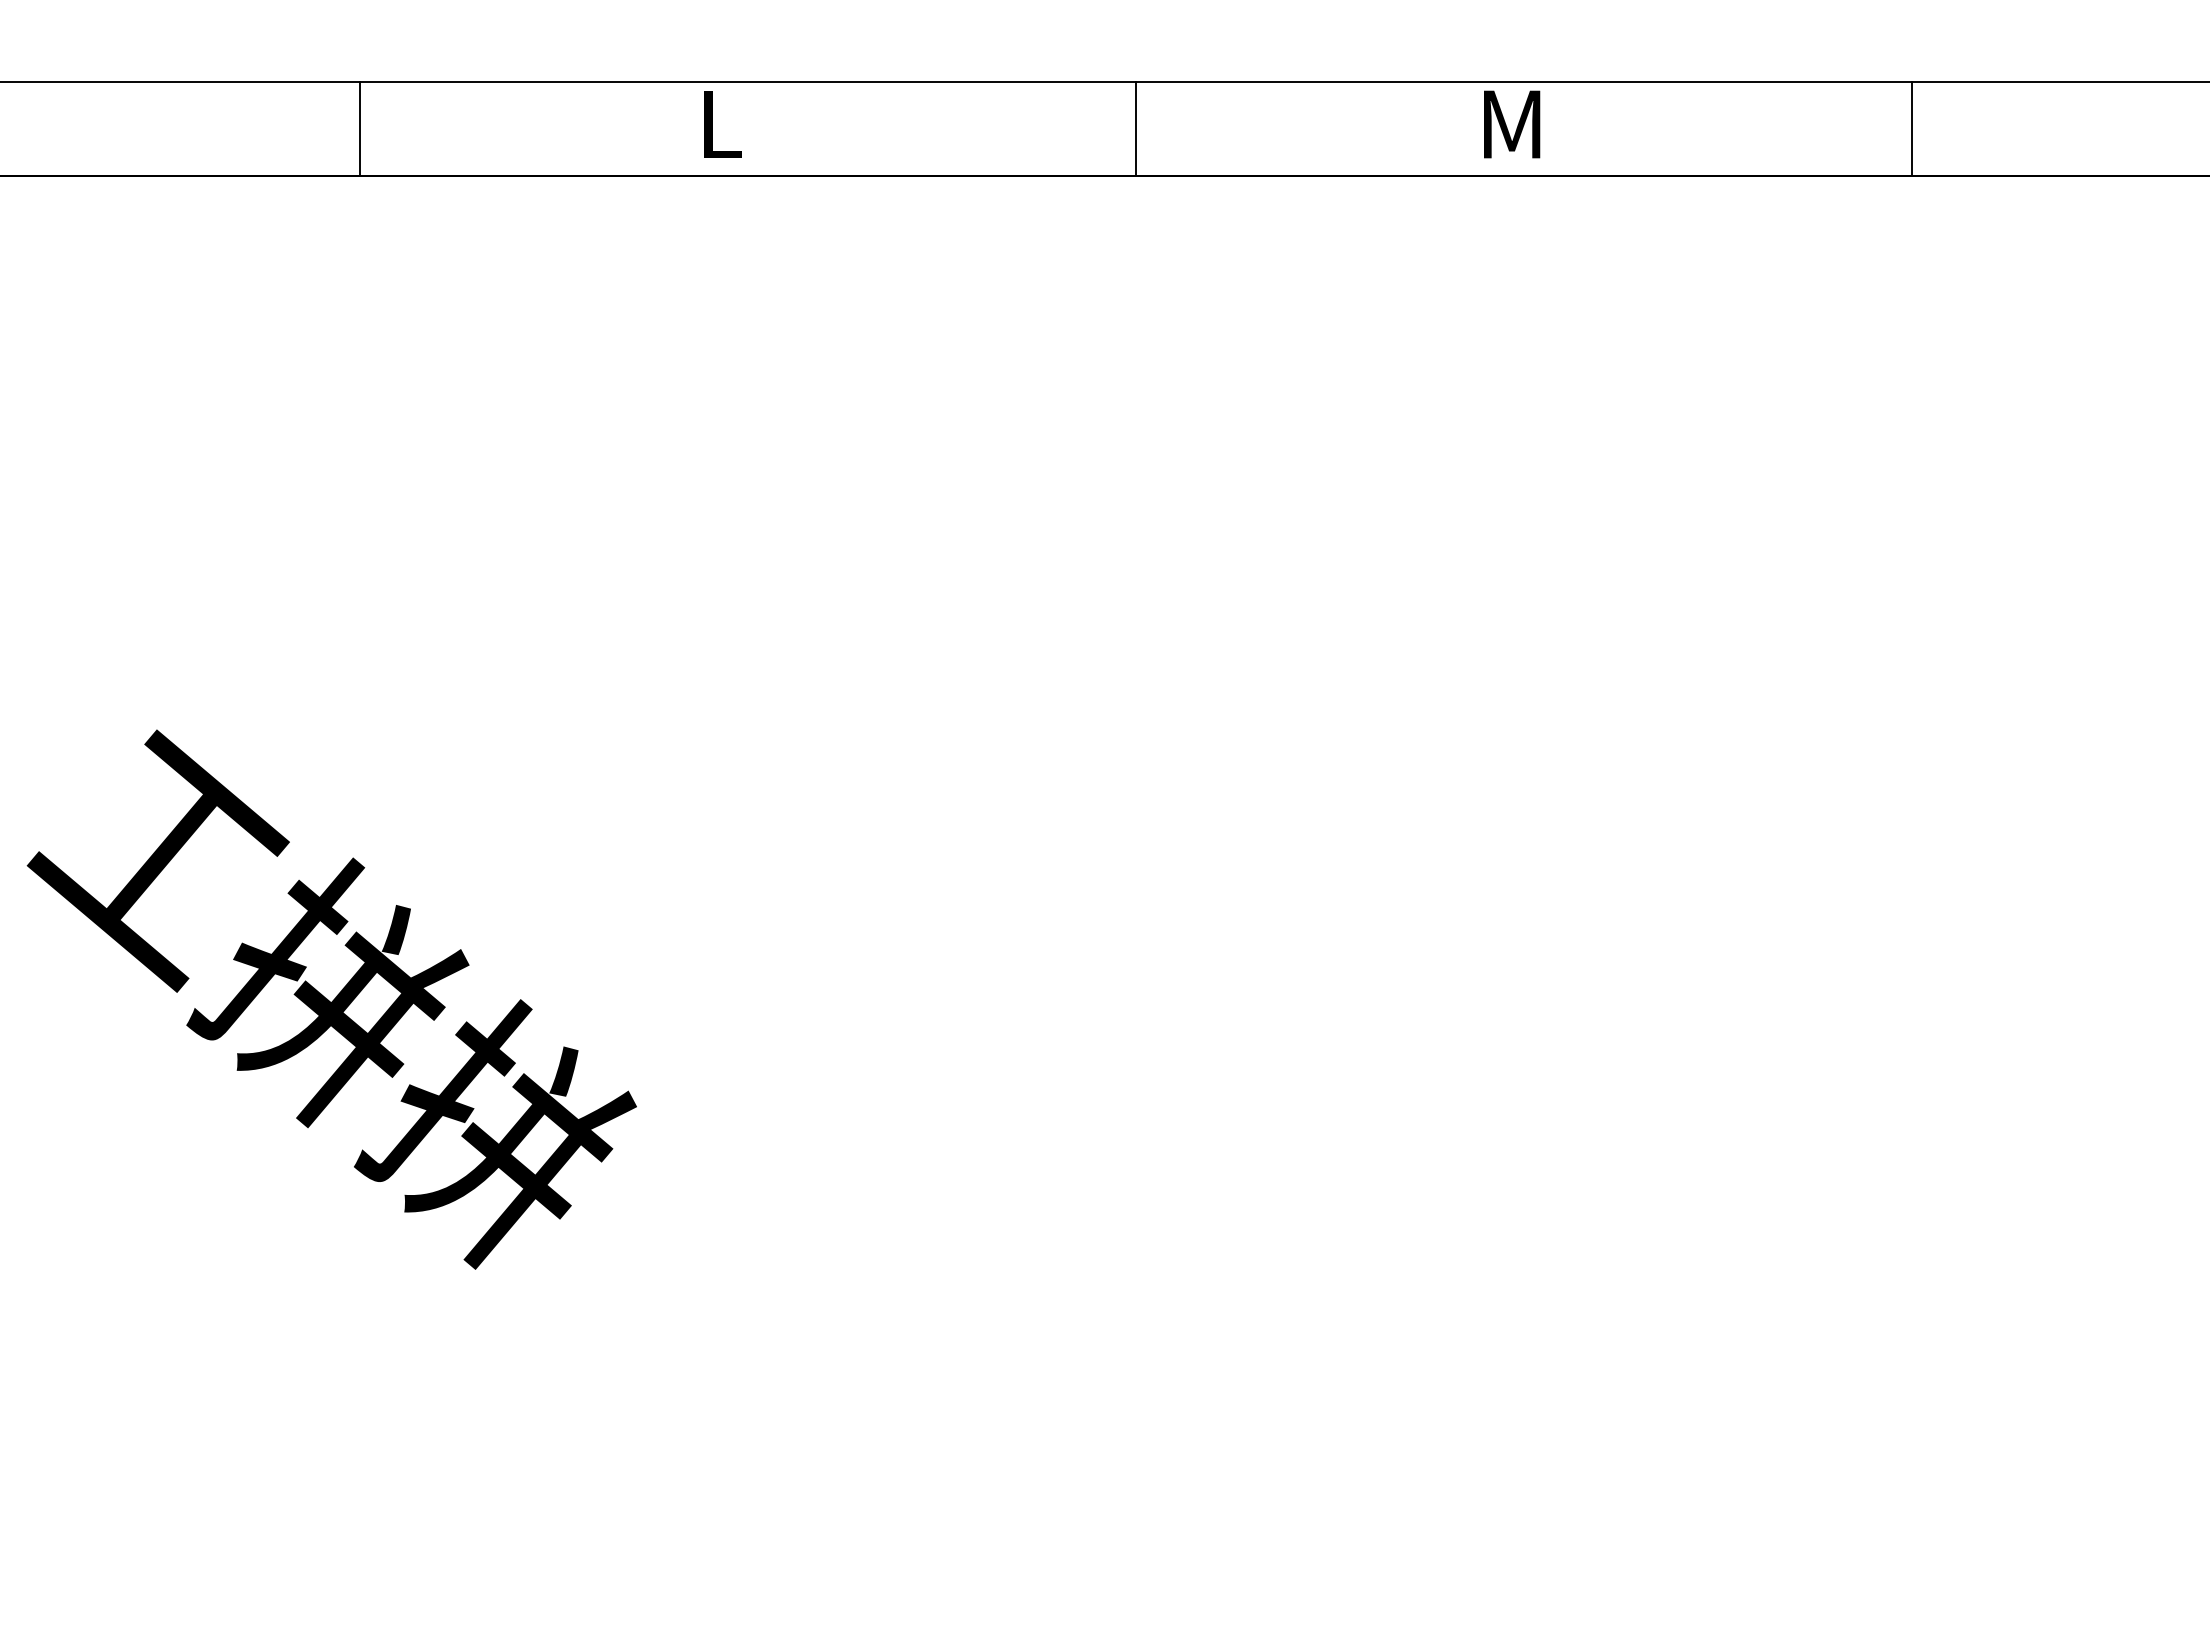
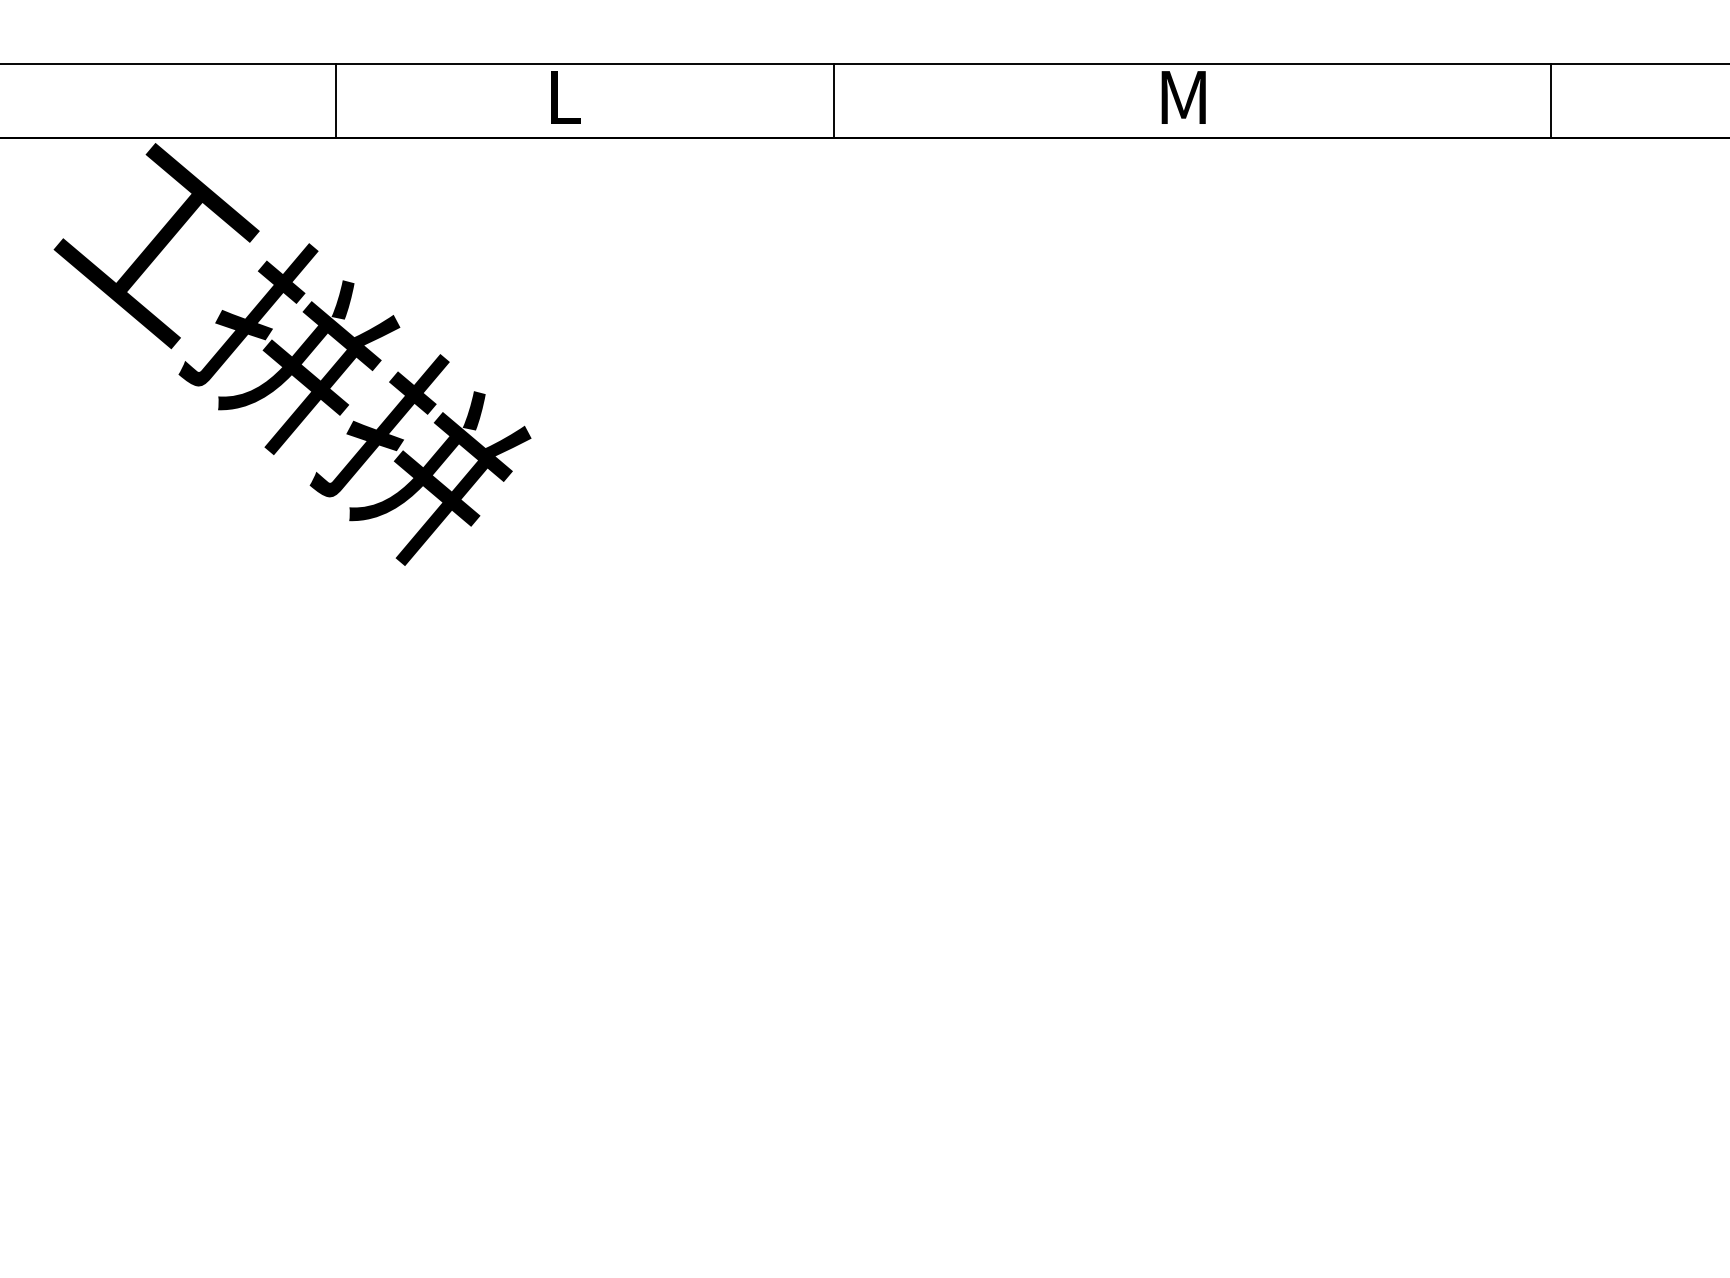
line: (359, 128) -> (336, 100), moved
line: (1136, 128) -> (834, 100), moved
line: (1912, 128) -> (1550, 100), moved
text: (331, 999) -> (292, 354), moved

